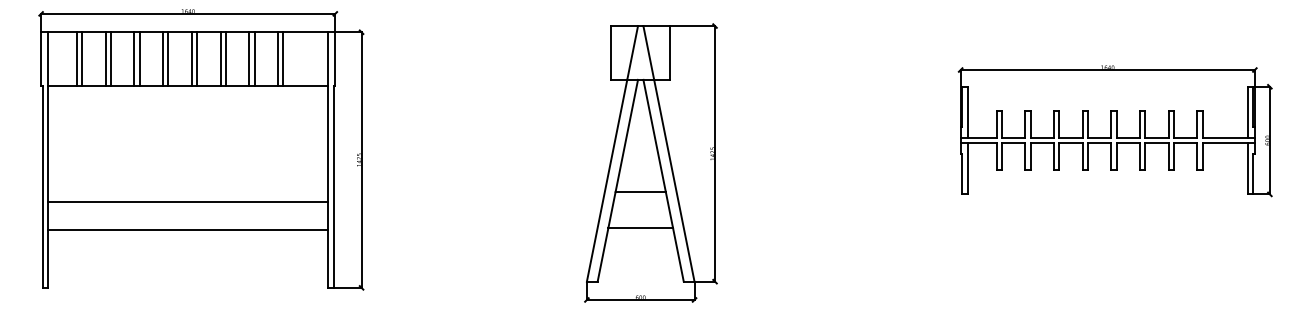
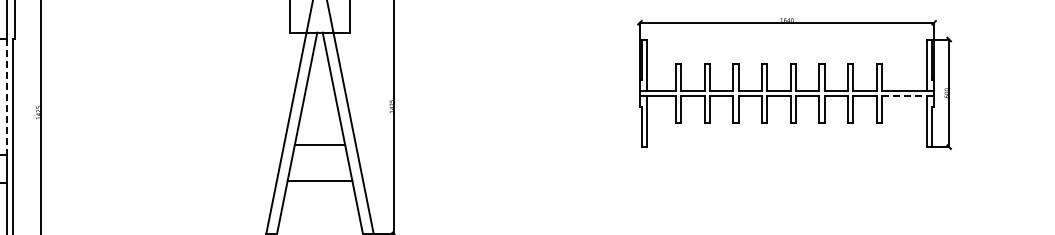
line: (328, 143) -> (7, 96), solid -> dashed
line: (1225, 143) -> (904, 96), solid -> dashed

